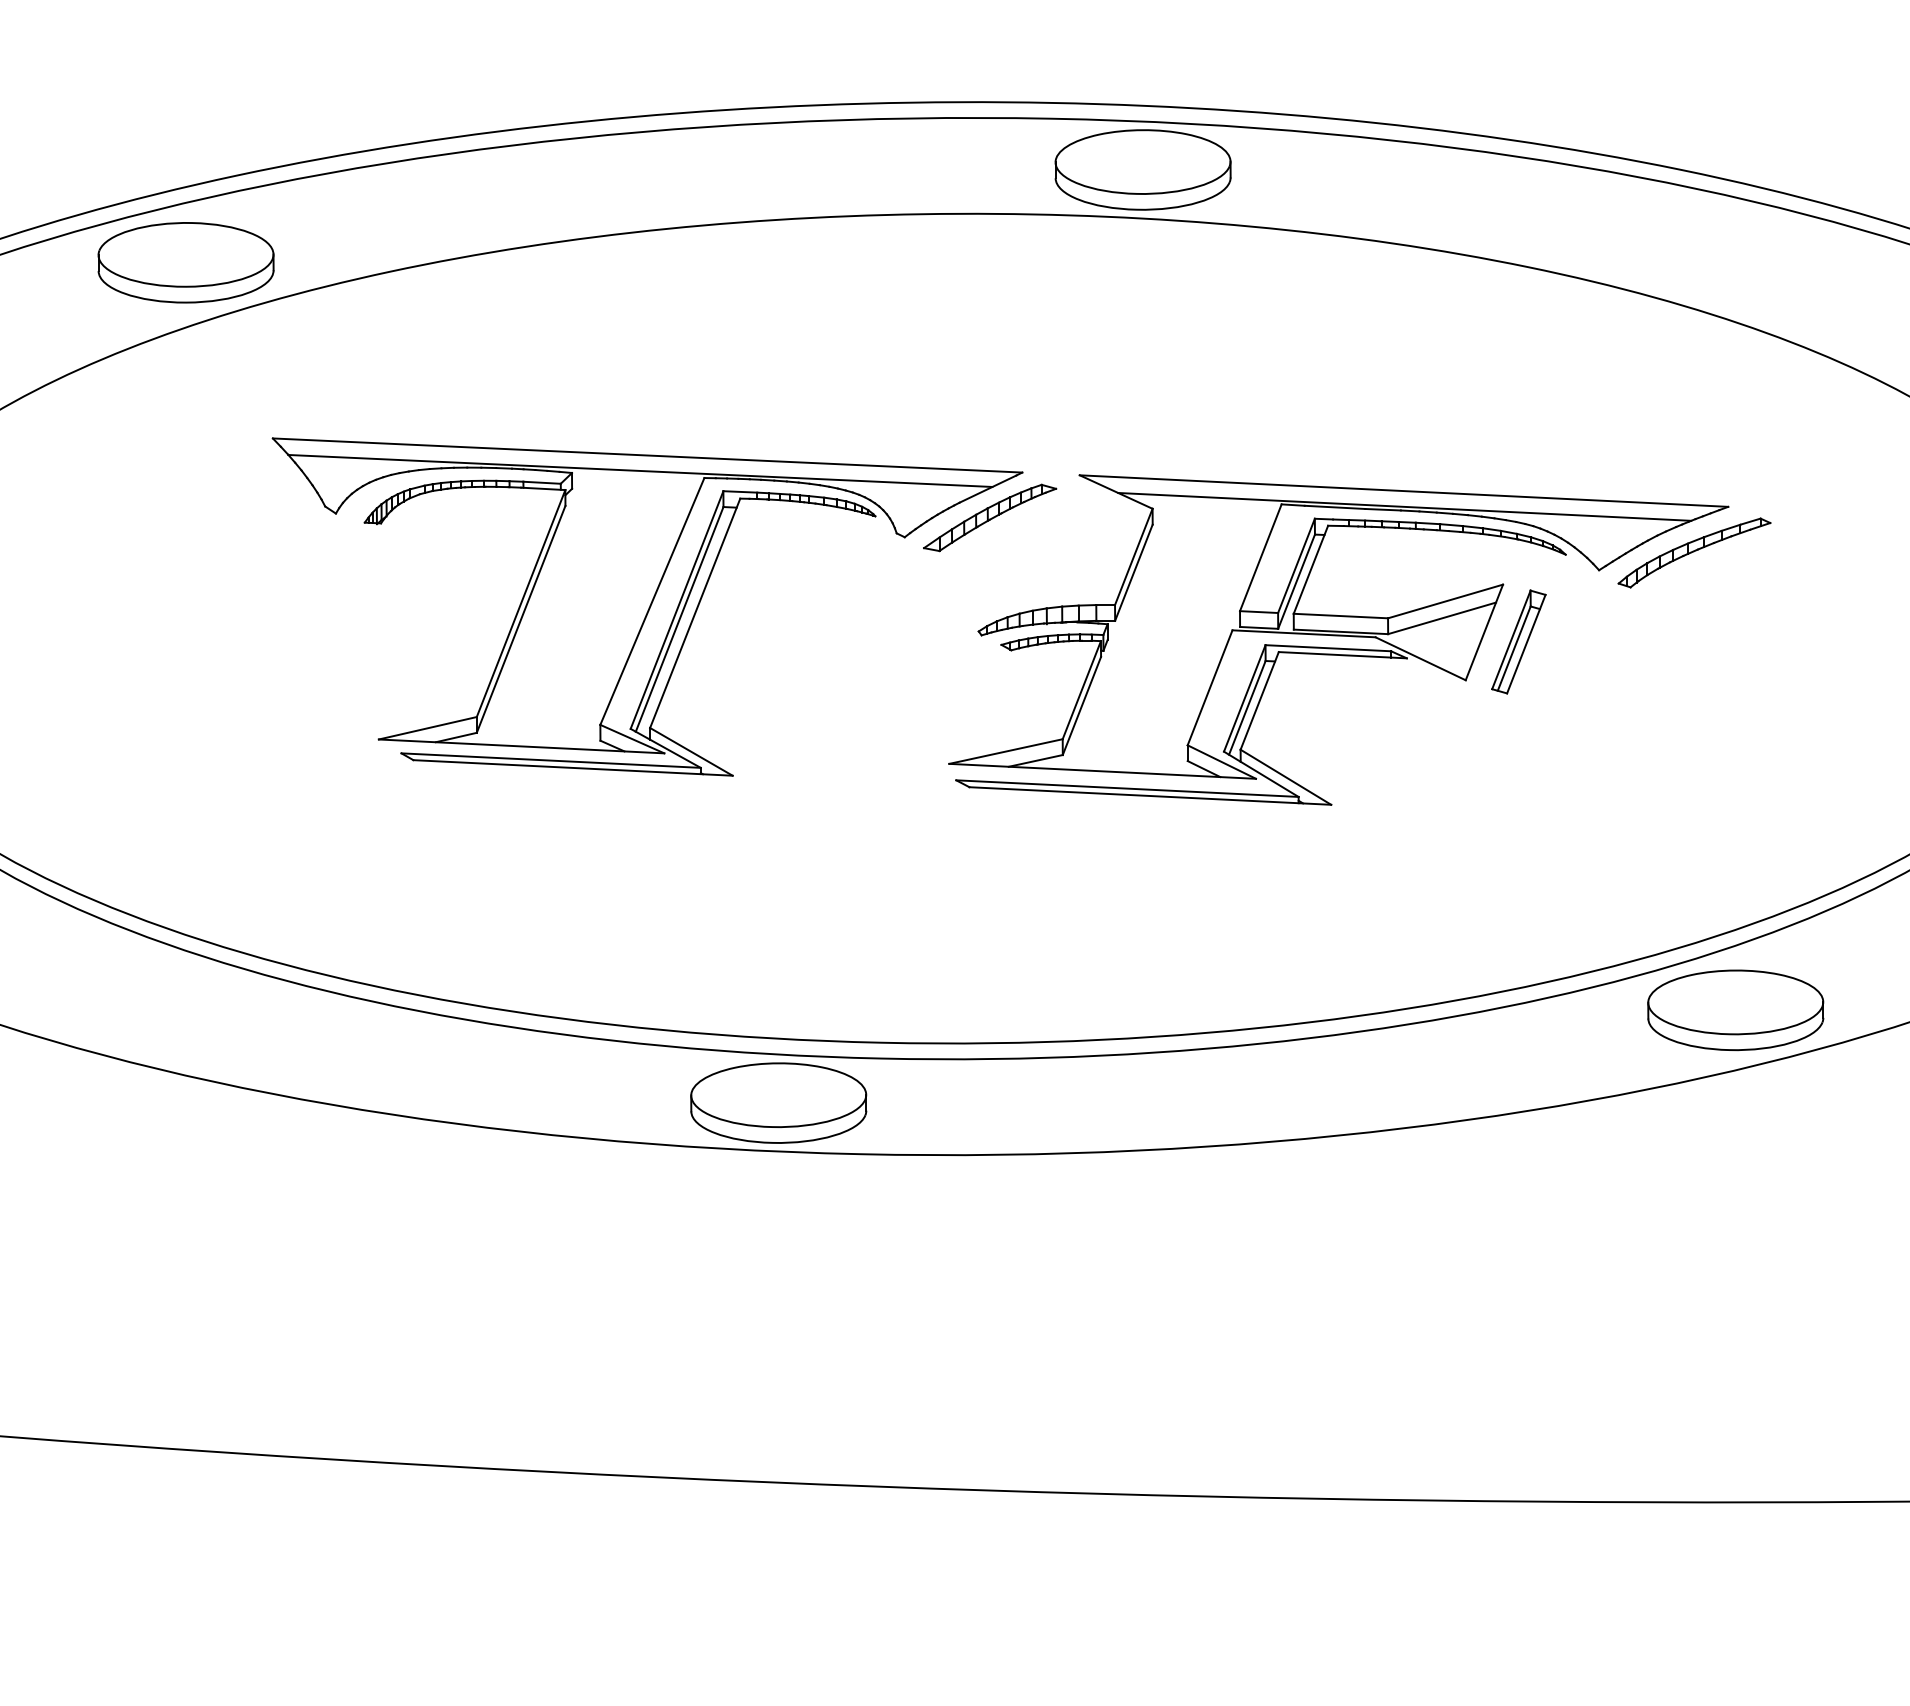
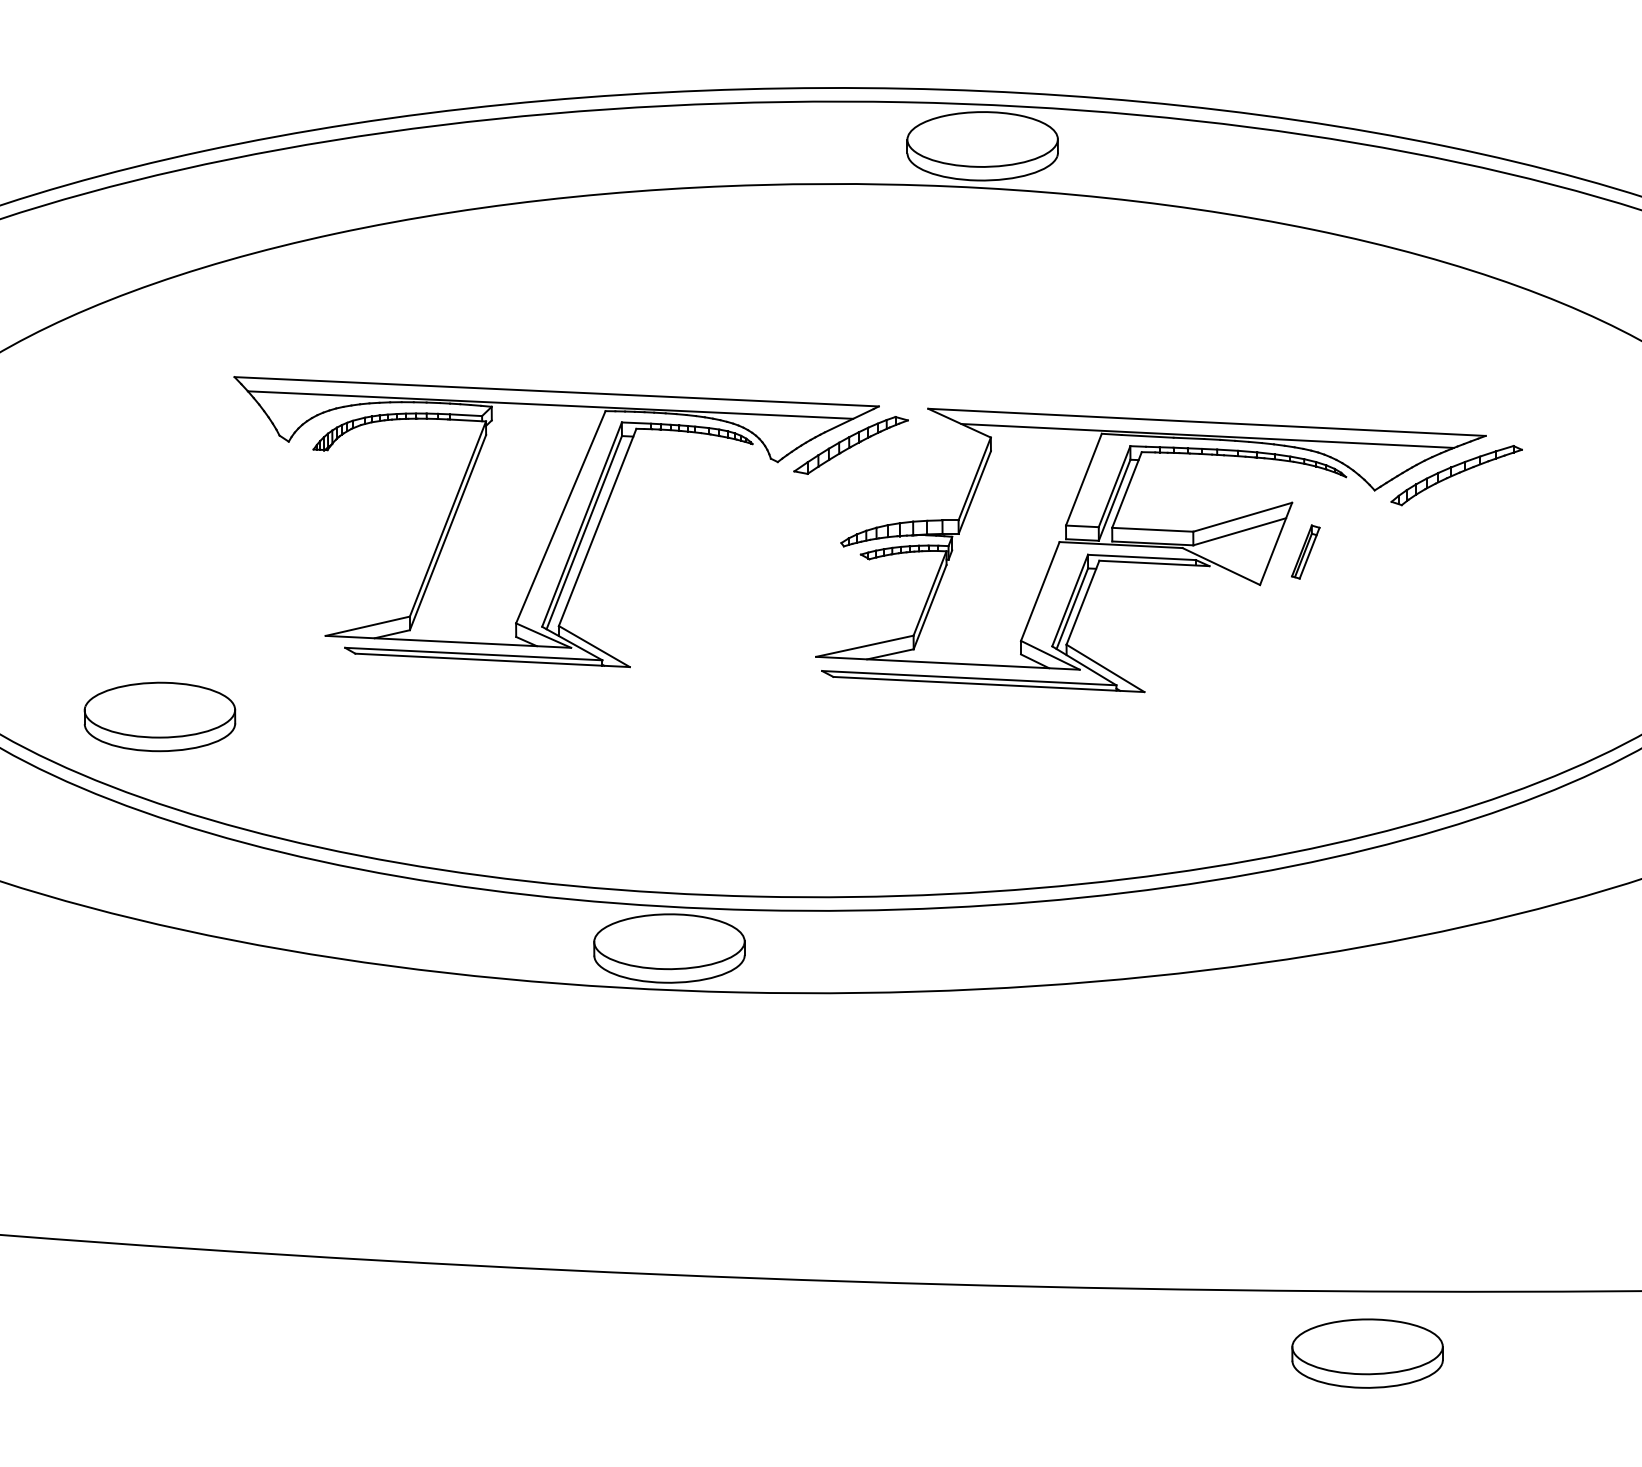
part: (185, 262) -> (159, 716), moved
part: (1518, 641) -> (1305, 551), size x0.6
part: (1735, 1010) -> (1367, 1353), moved

